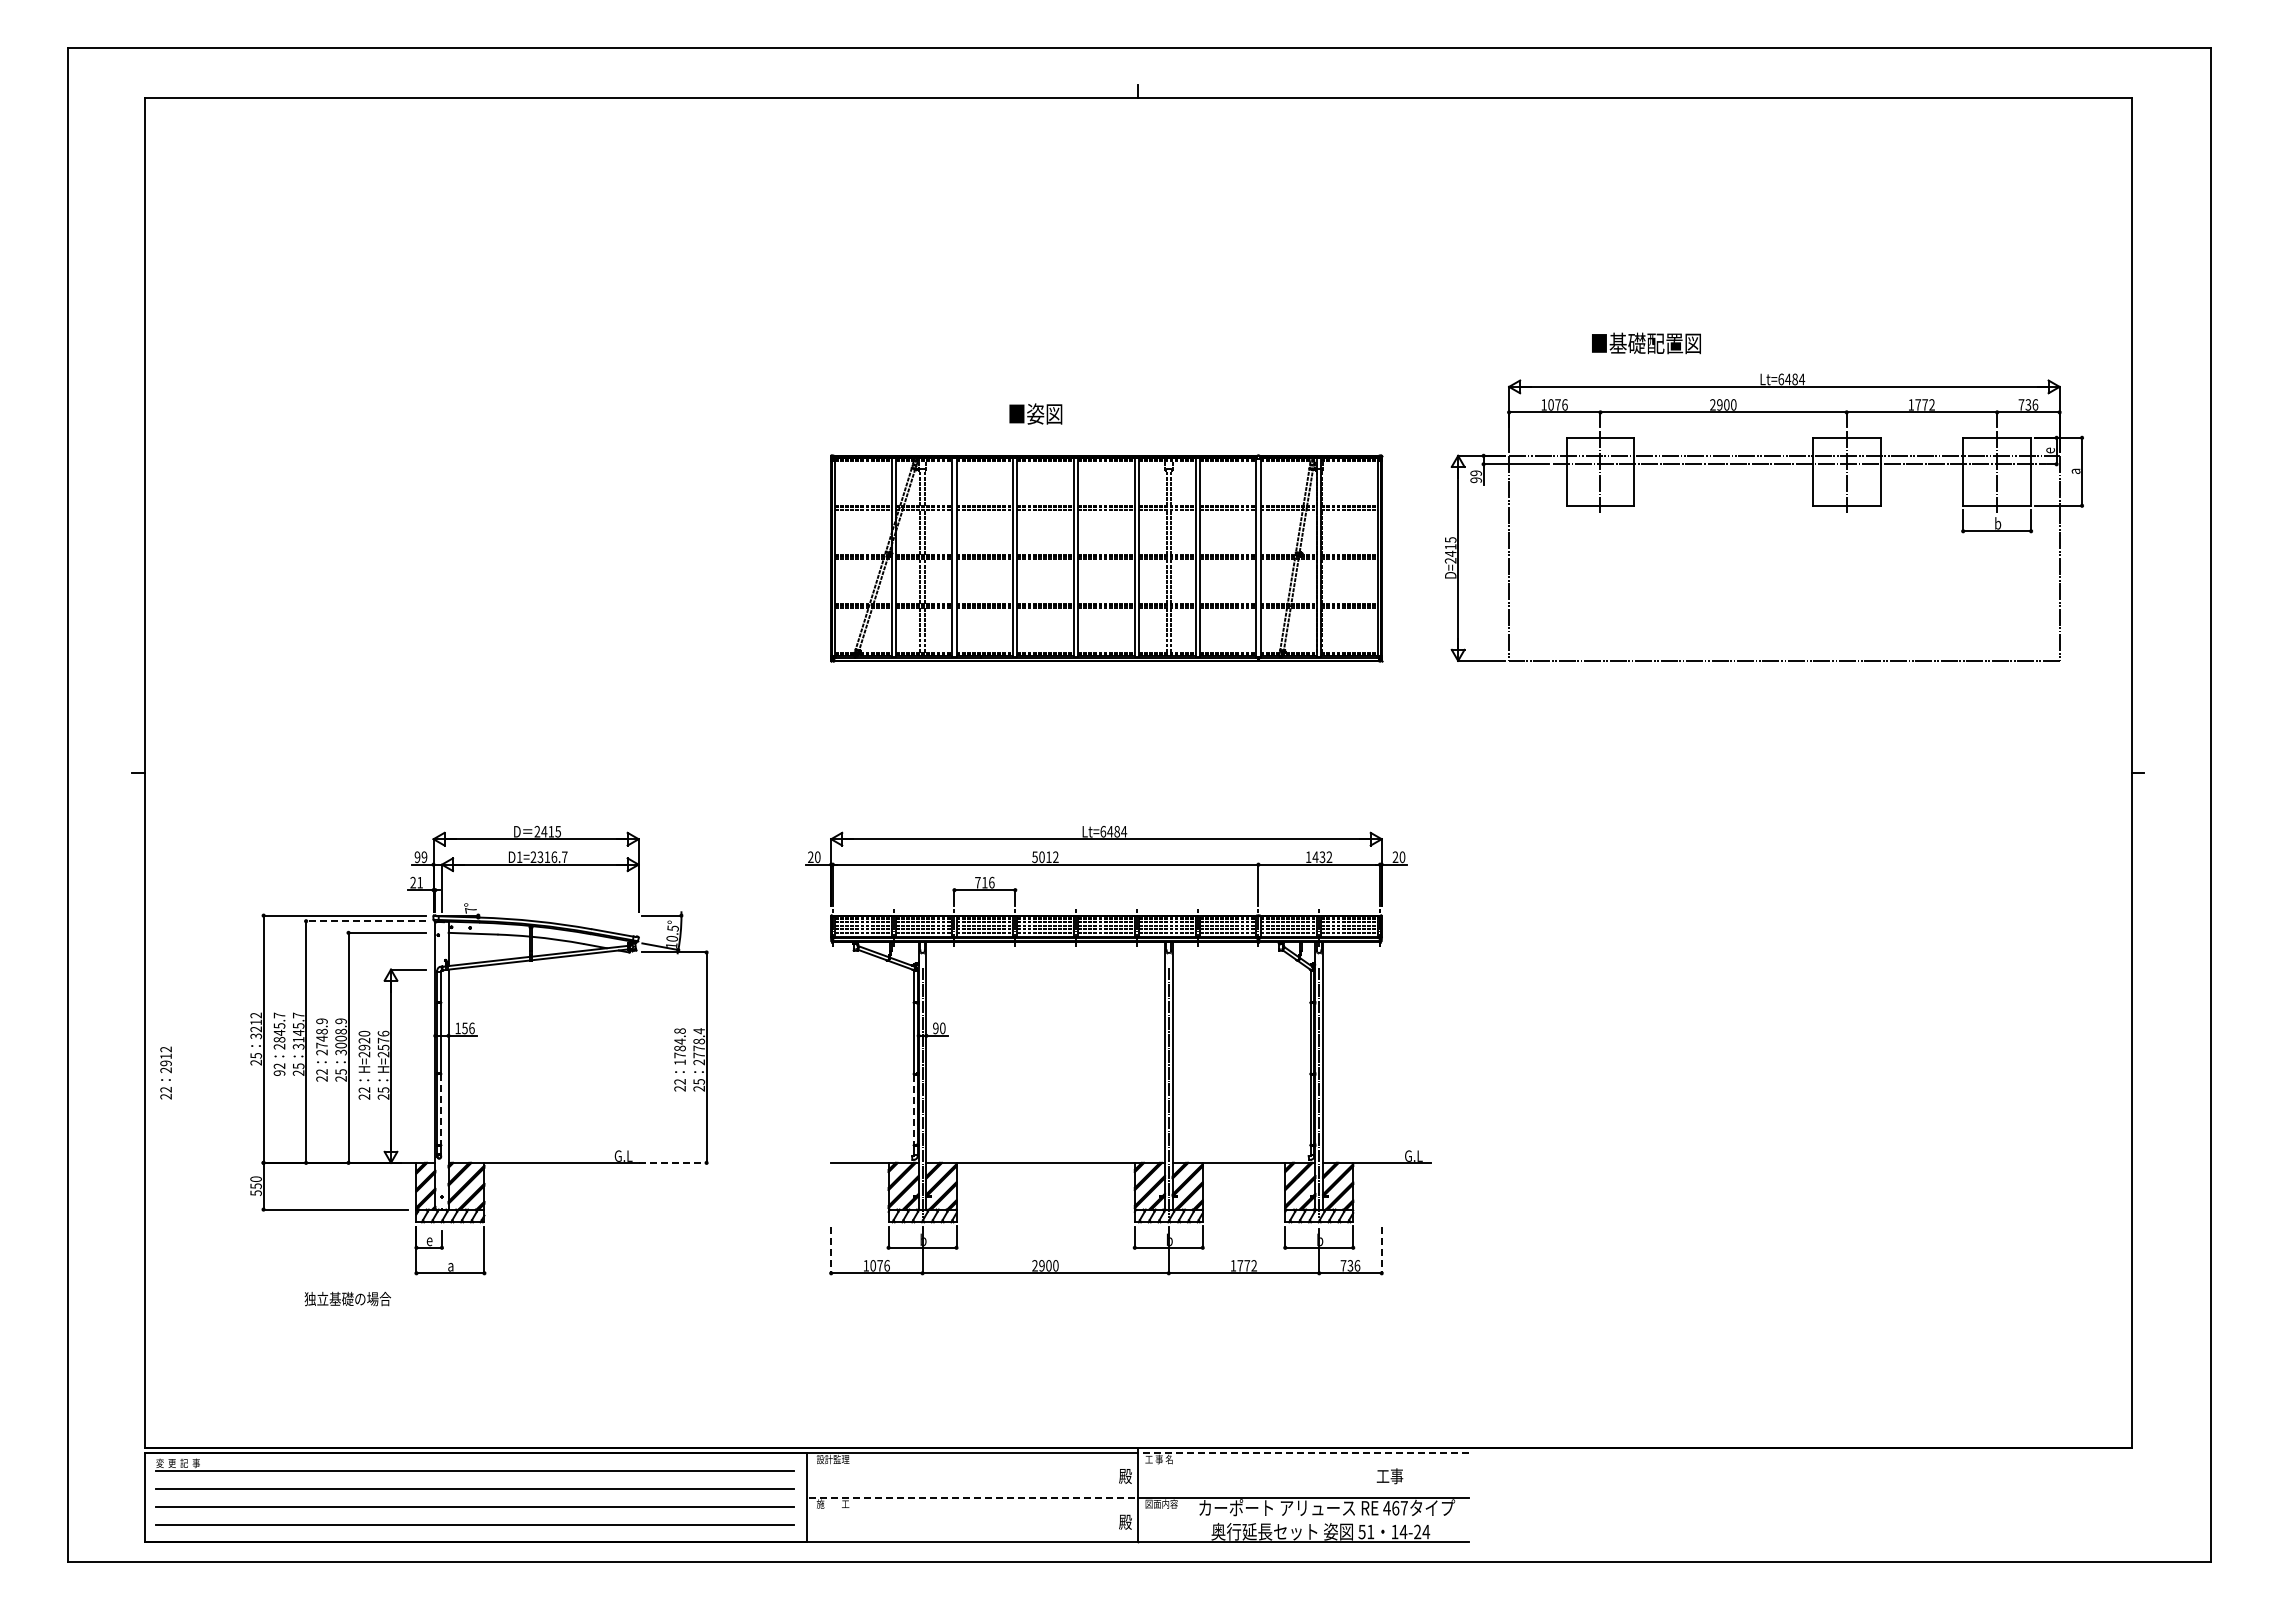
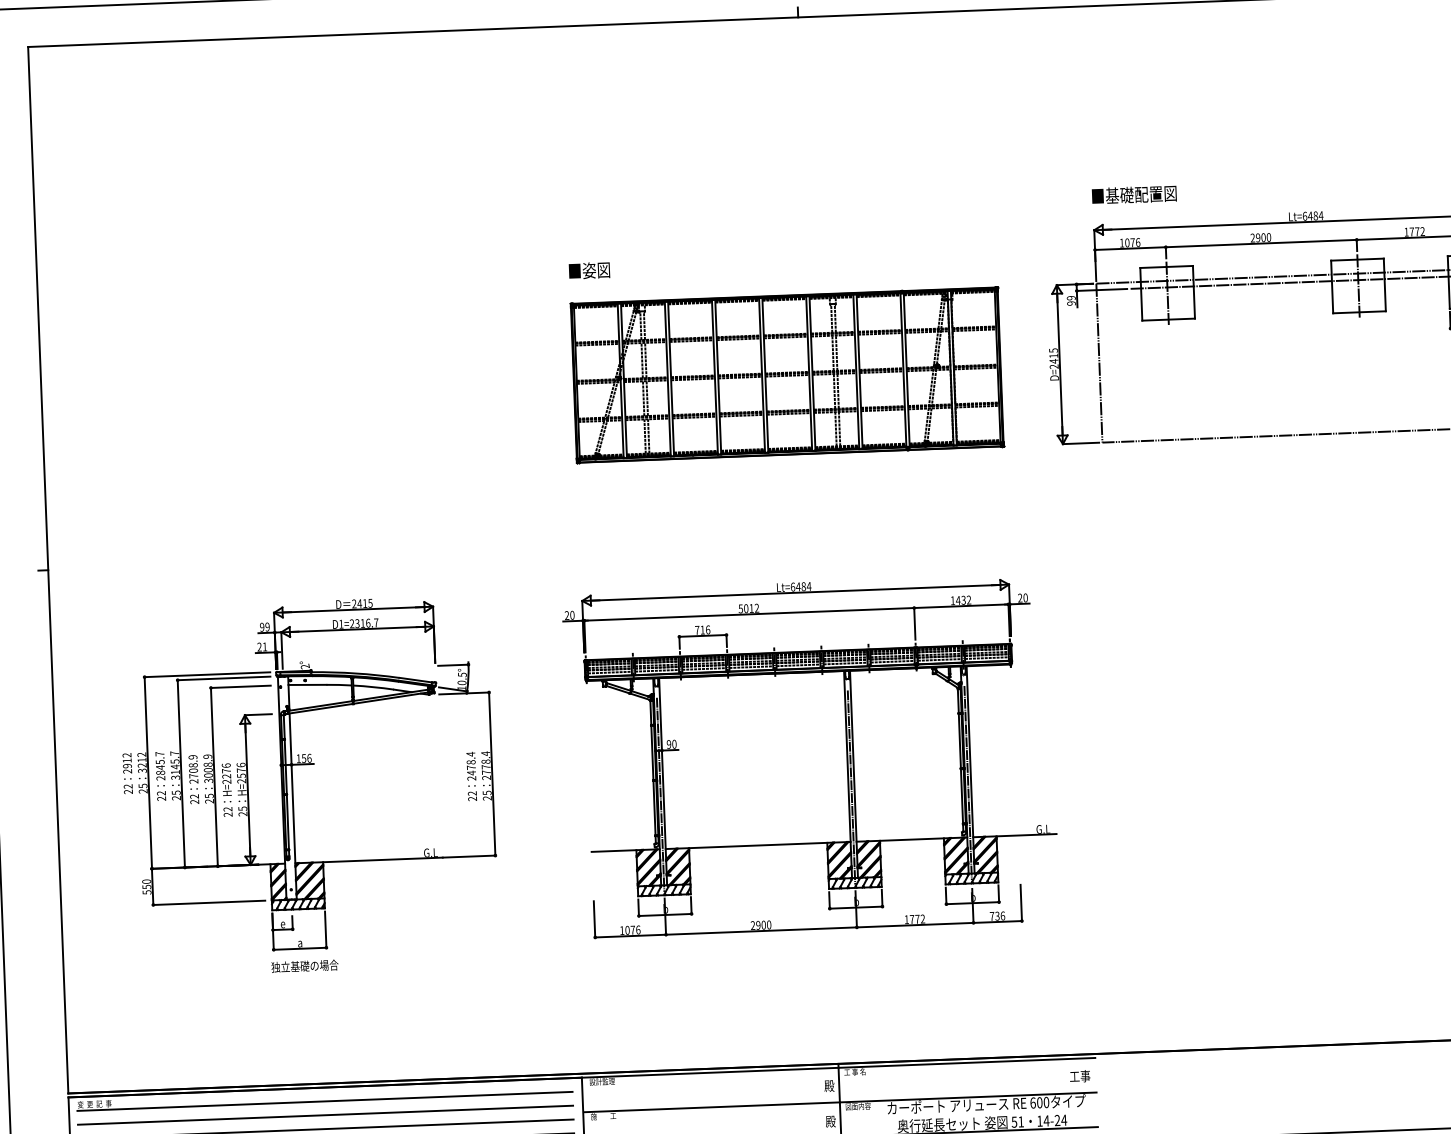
text: (1646, 343) -> (1134, 194), moved
text: (1035, 413) -> (589, 270), moved
text: (471, 909) -> (305, 666), 7° -> 2°
line: (365, 921) -> (223, 678), dashed -> solid
text: (321, 1038) -> (193, 770), 2748.9 -> 2708.9
text: (364, 1040) -> (226, 770), H=2920 -> H=2276
text: (679, 1046) -> (470, 766), 1784.8 -> 2478.4
text: (165, 1072) -> (127, 773), moved
text: (279, 1072) -> (161, 798), 92 -> 22
line: (441, 1110) -> (288, 822), dashed -> solid
line: (913, 1110) -> (654, 808), dashed -> solid
line: (672, 1162) -> (468, 856), dashed -> solid
line: (831, 1250) -> (594, 919), dashed -> solid
line: (1381, 1250) -> (1021, 903), dashed -> solid
text: (347, 1298) -> (304, 965), moved
line: (1303, 1453) -> (966, 1063), dashed -> solid
text: (1389, 1476) -> (1079, 1076), moved
line: (973, 1497) -> (712, 1107), dashed -> solid
text: (1395, 1507) -> (1039, 1102), 467 -> 600

